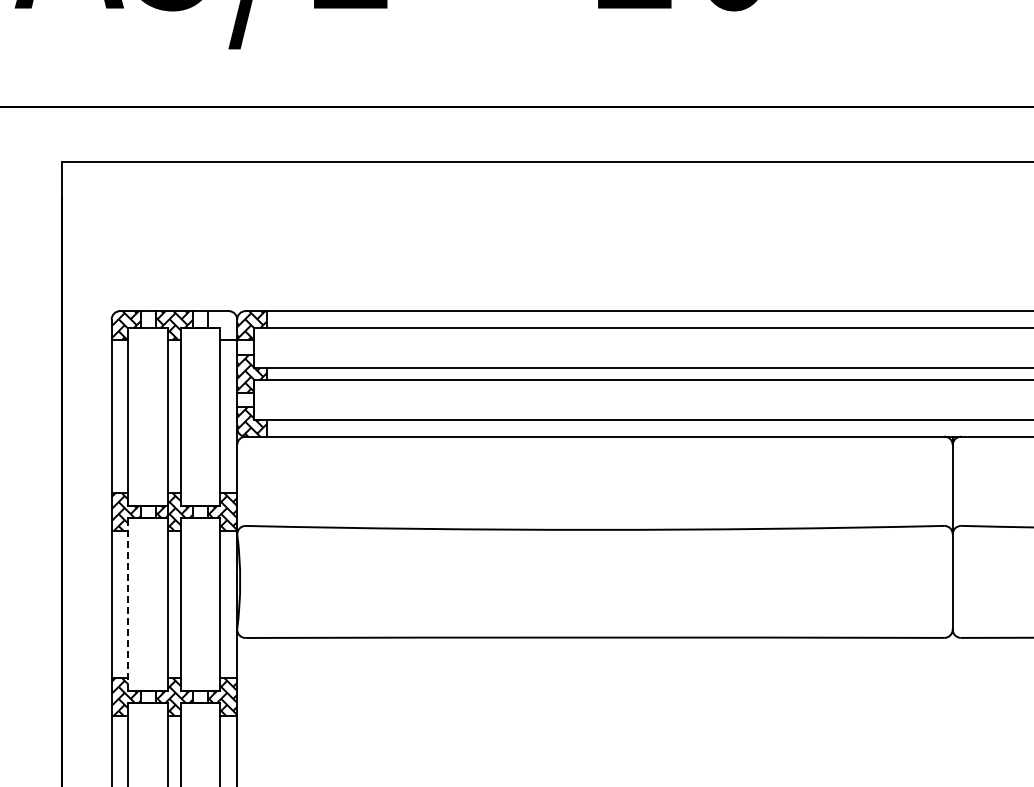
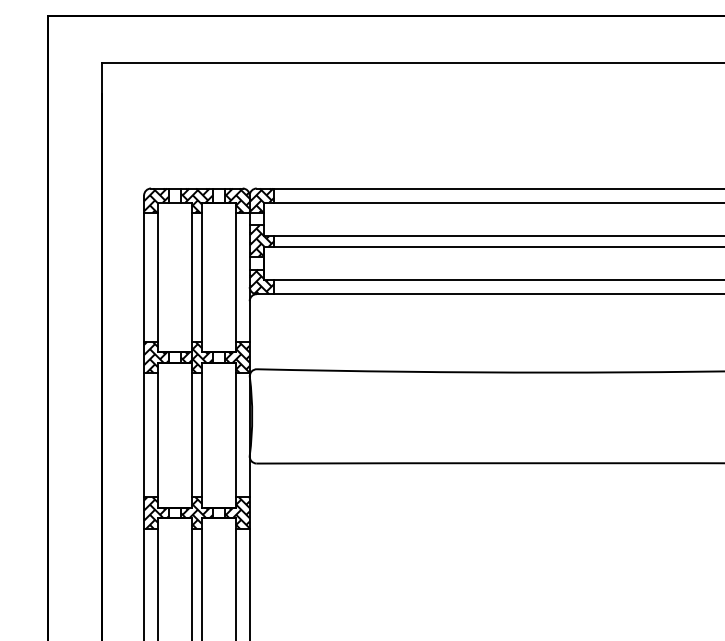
hatch: (222, 325) -> (237, 200), added
line: (128, 603) -> (158, 434), dashed -> solid

